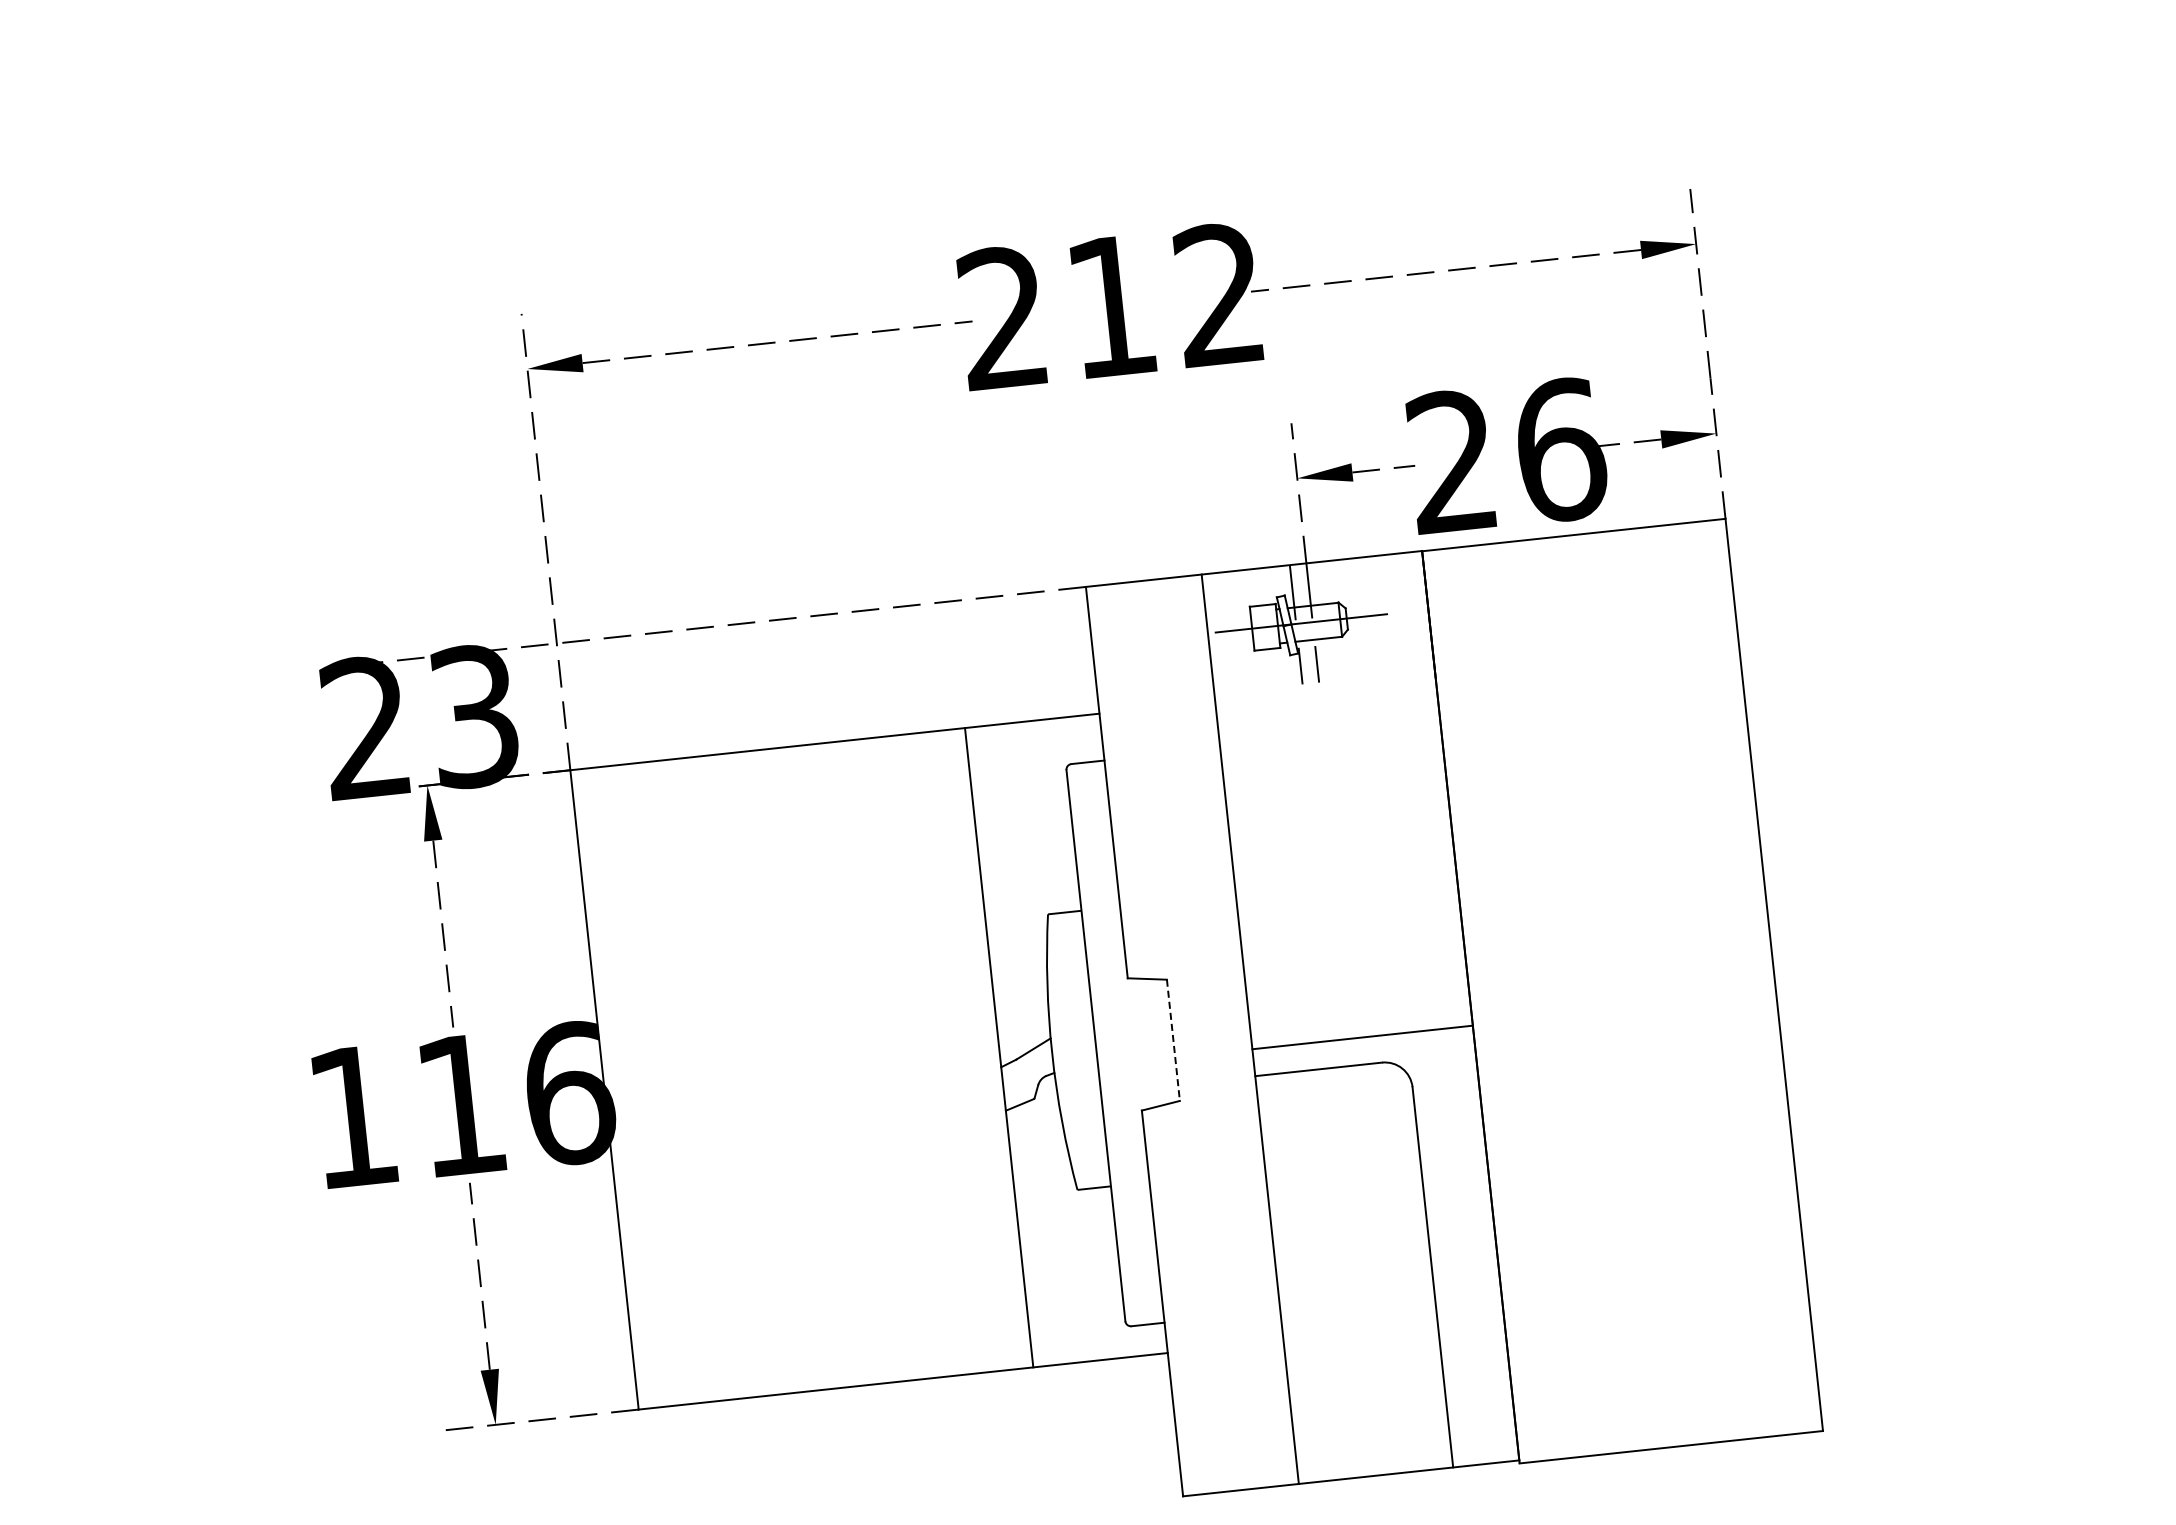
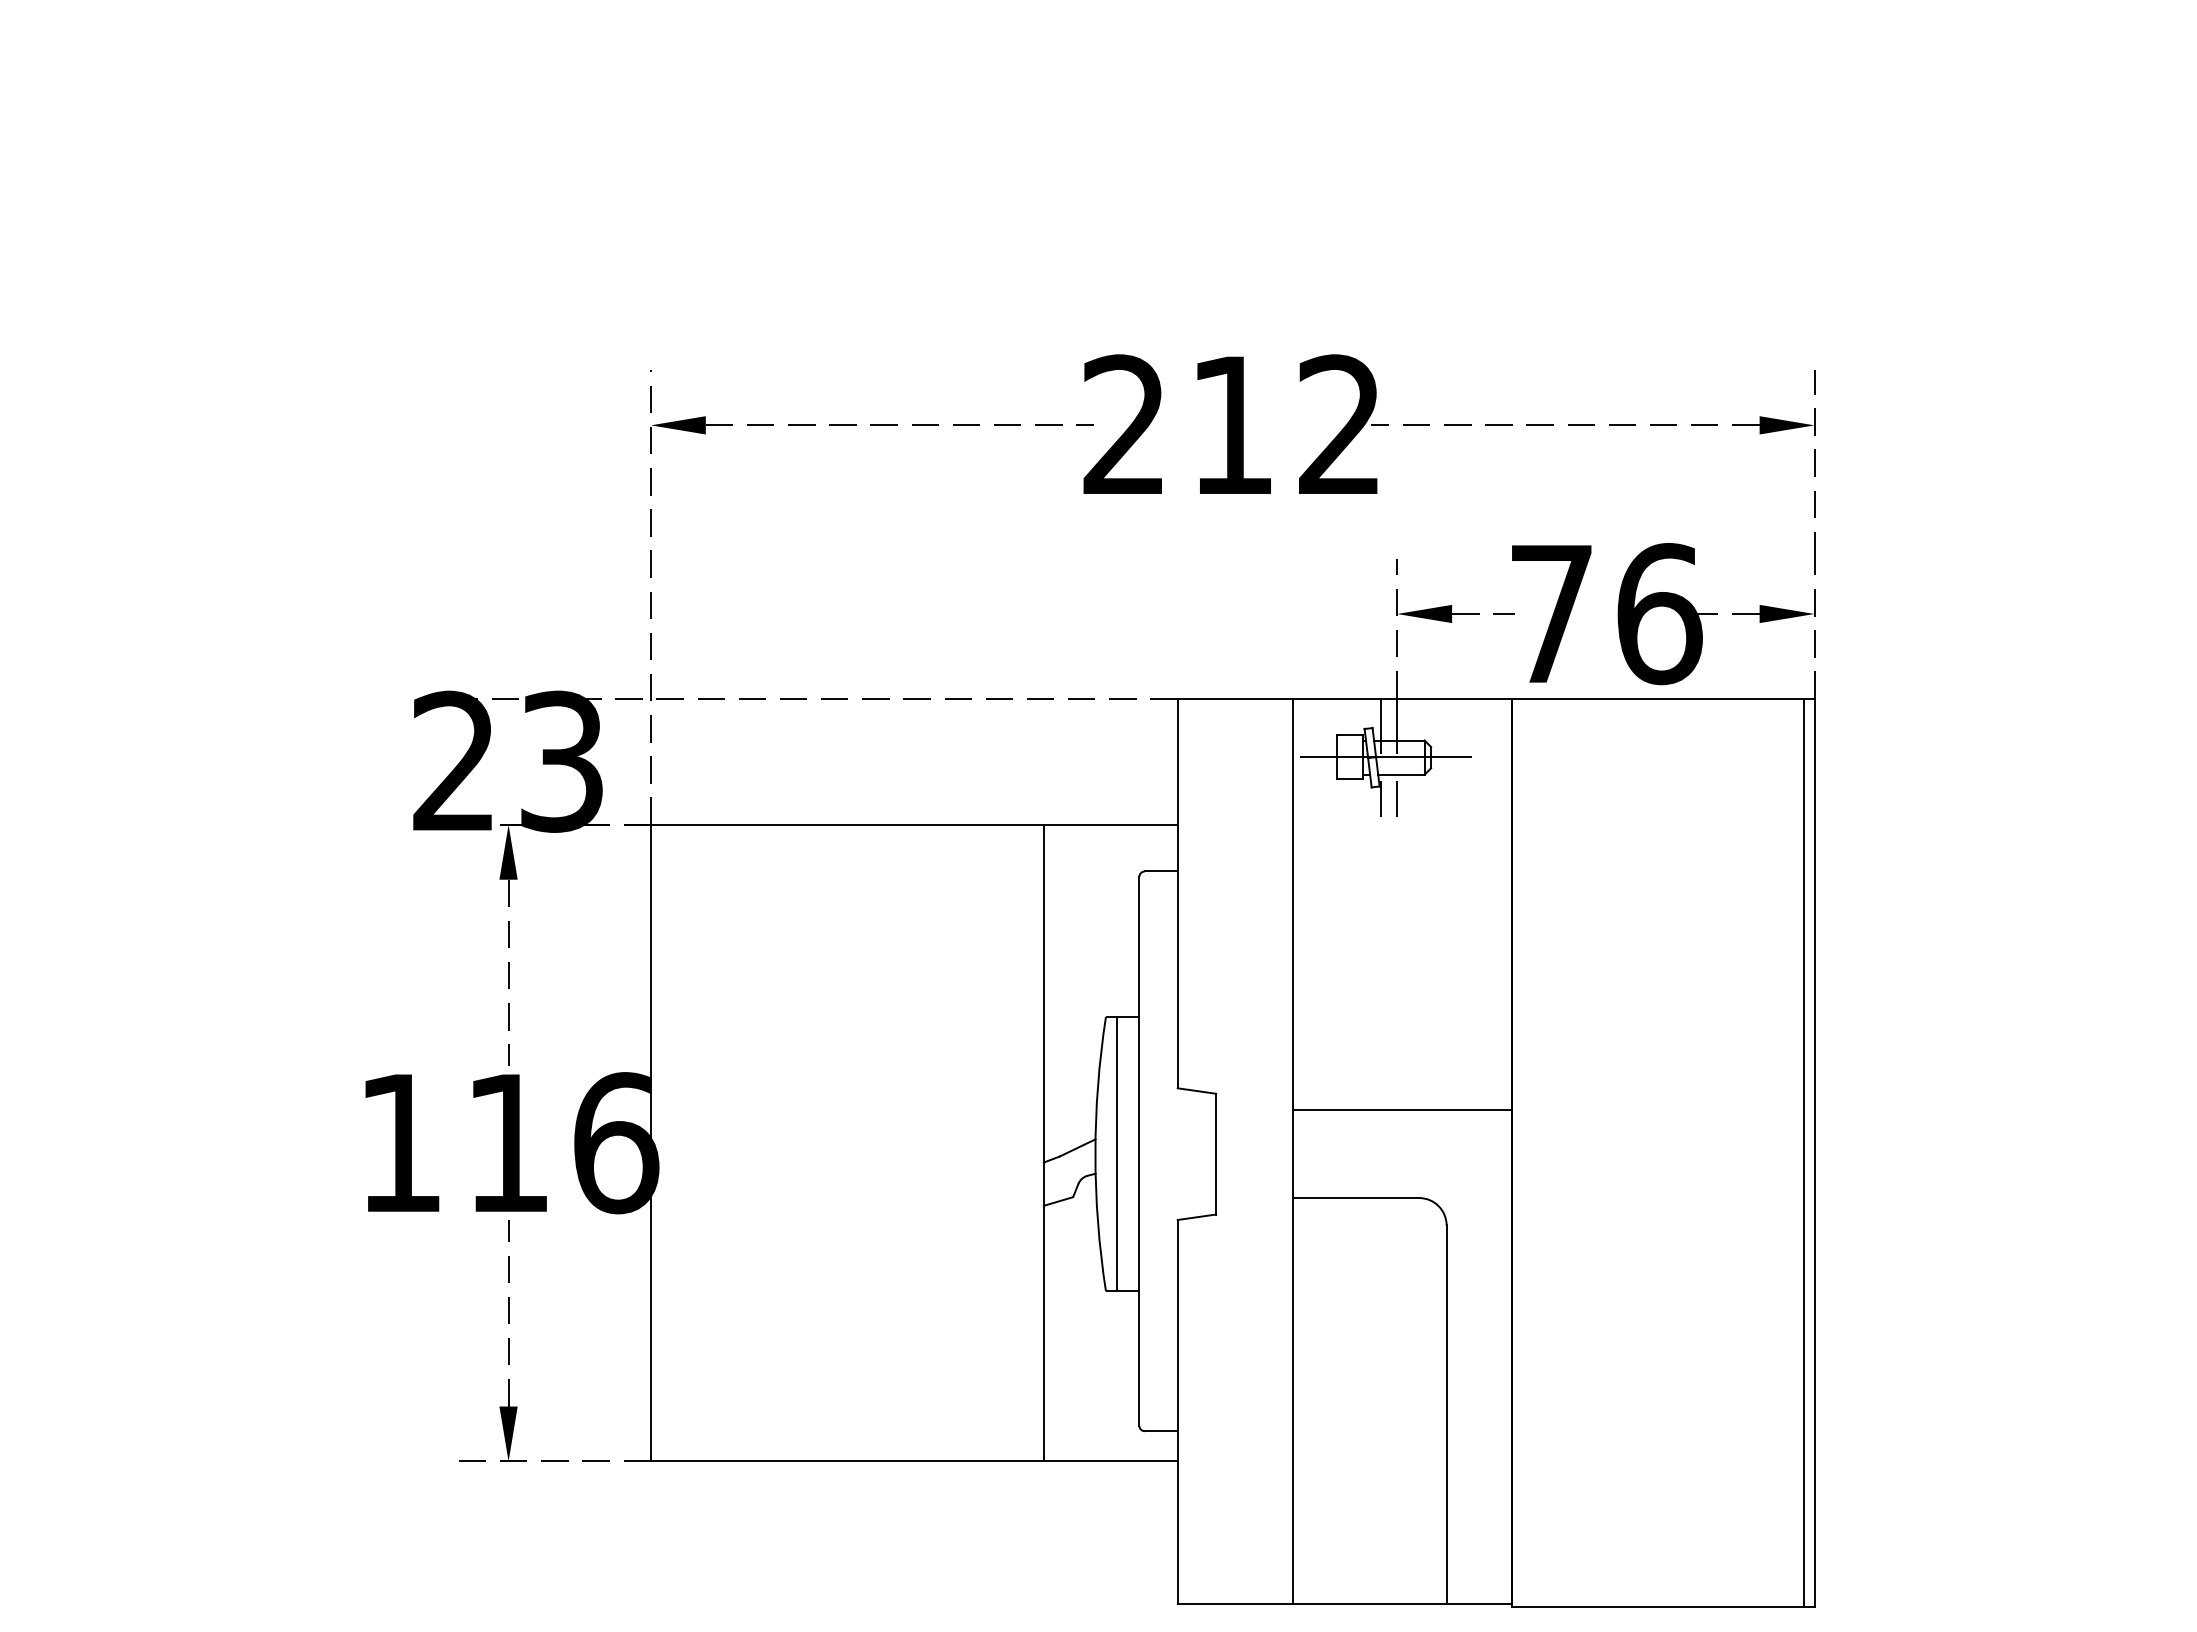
text: (1451, 460) -> (1550, 612), 26 -> 76
line: (1763, 975) -> (1803, 1152), added
line: (1362, 1037) -> (1402, 1110), moved
line: (1173, 1040) -> (1216, 1154), dashed -> solid
line: (1074, 1050) -> (1117, 1153), added

